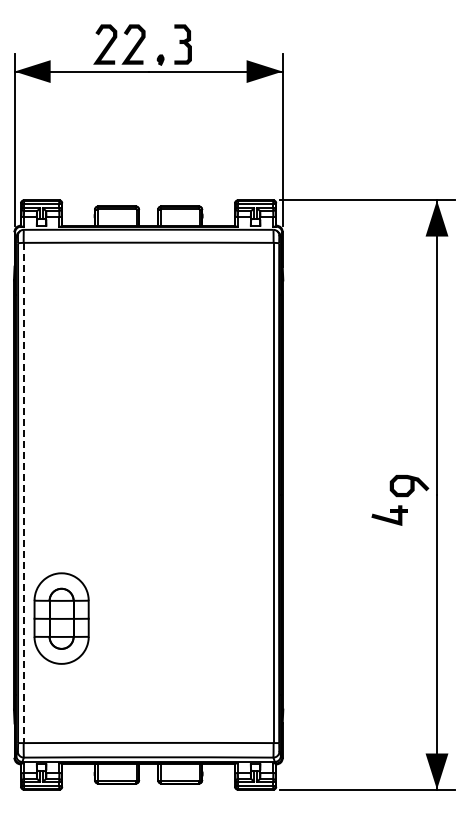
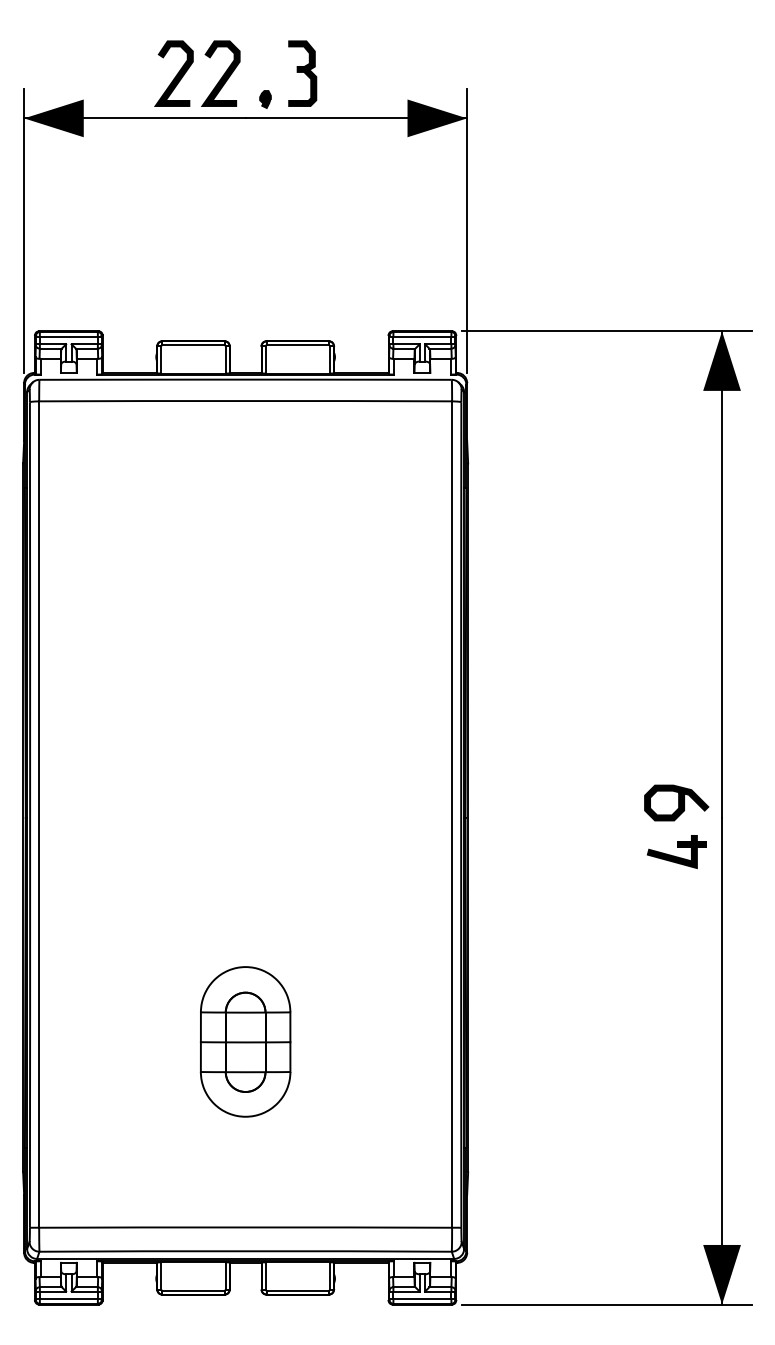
line: (23, 493) -> (38, 815), dashed -> solid
part: (389, 515) -> (676, 851), moved
part: (61, 618) -> (245, 1041), moved

